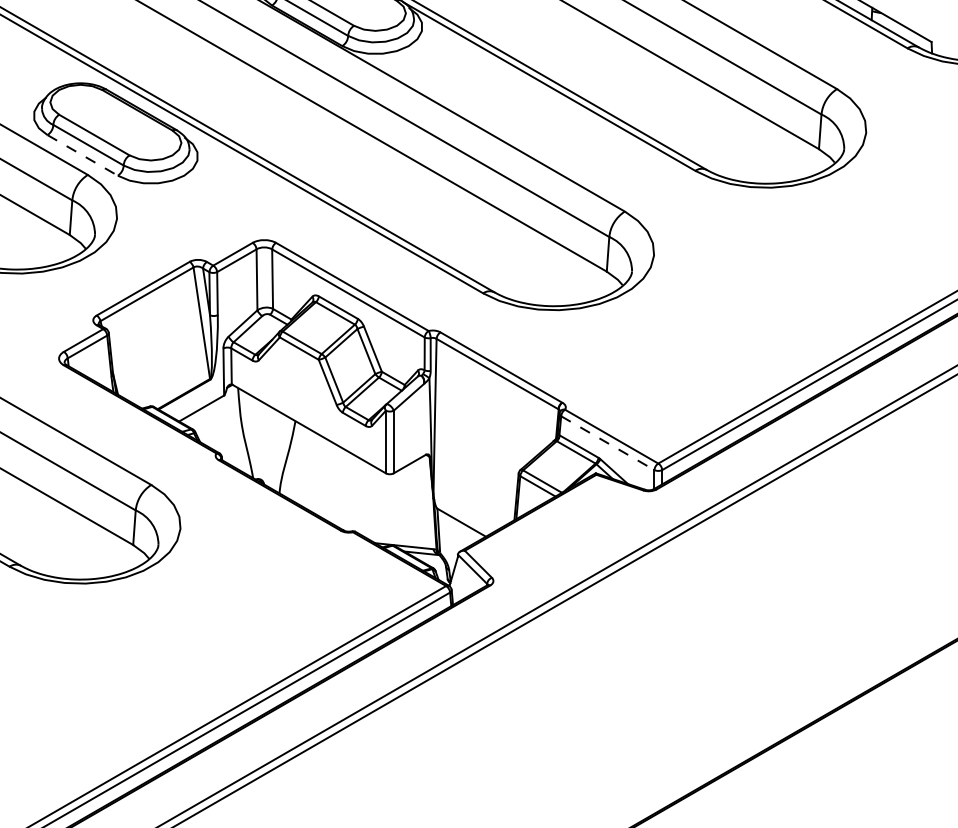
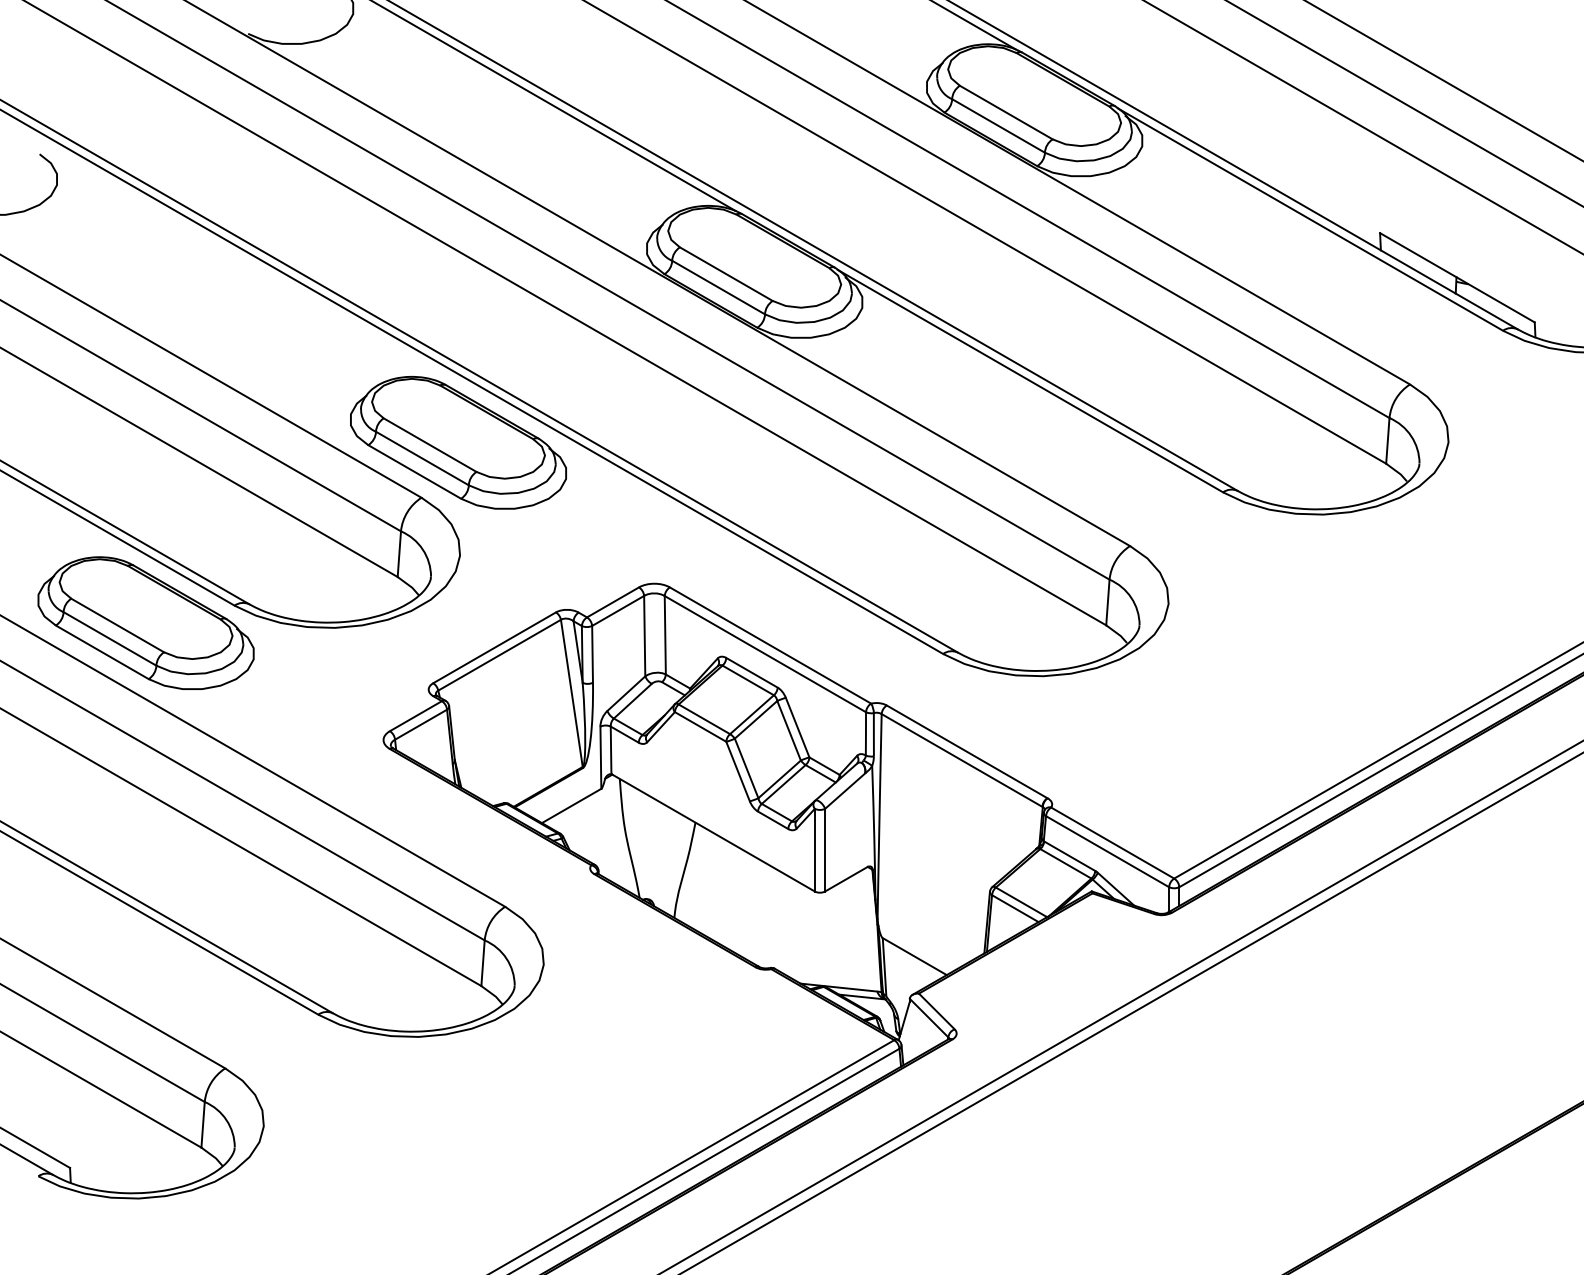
line: (82, 155) -> (414, 471), dashed -> solid
line: (607, 443) -> (1107, 851), dashed -> solid

